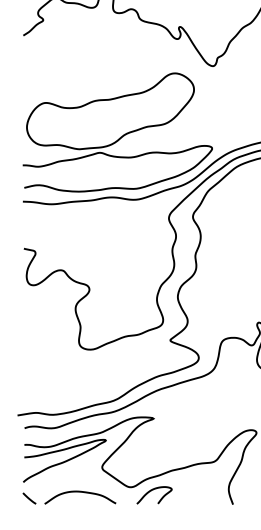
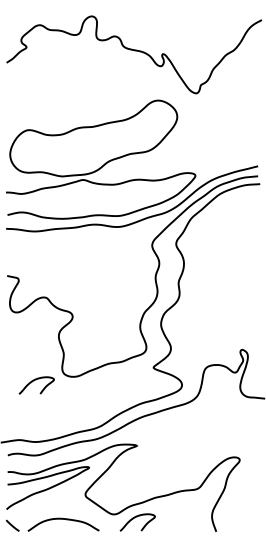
curve: (51, 354) -> (34, 381), added

